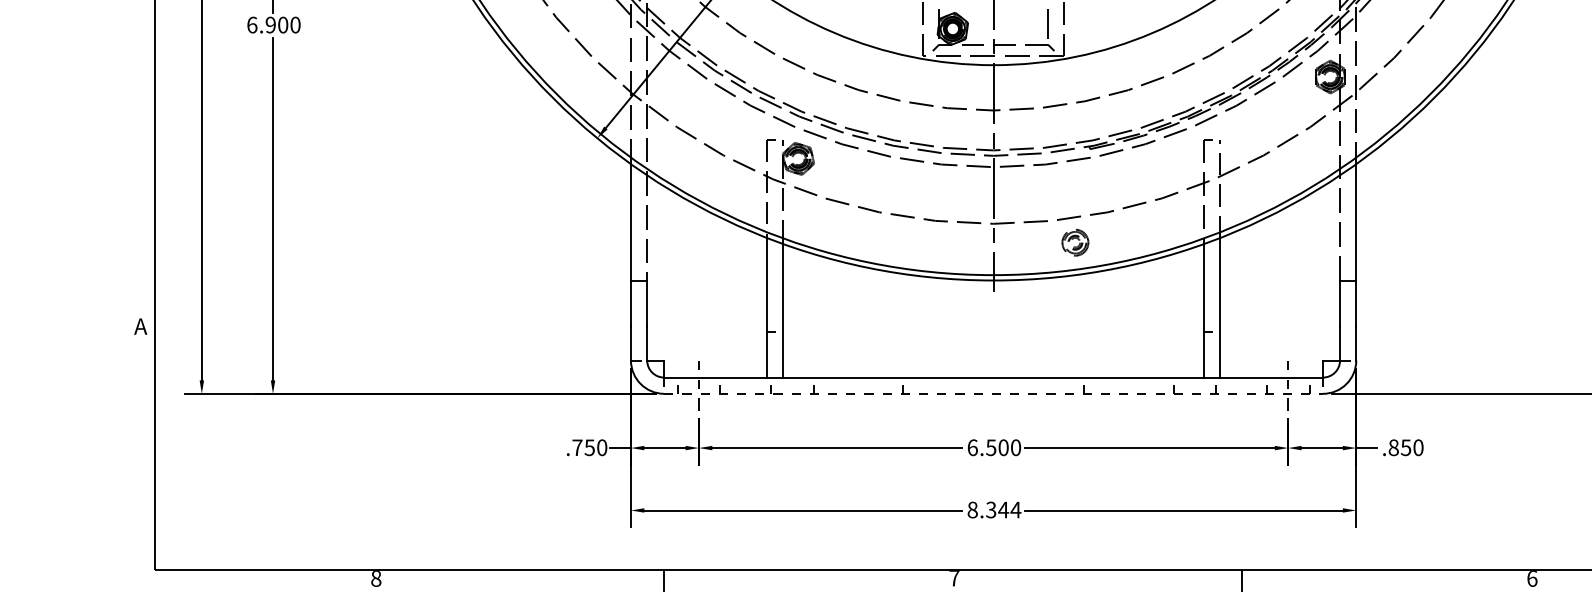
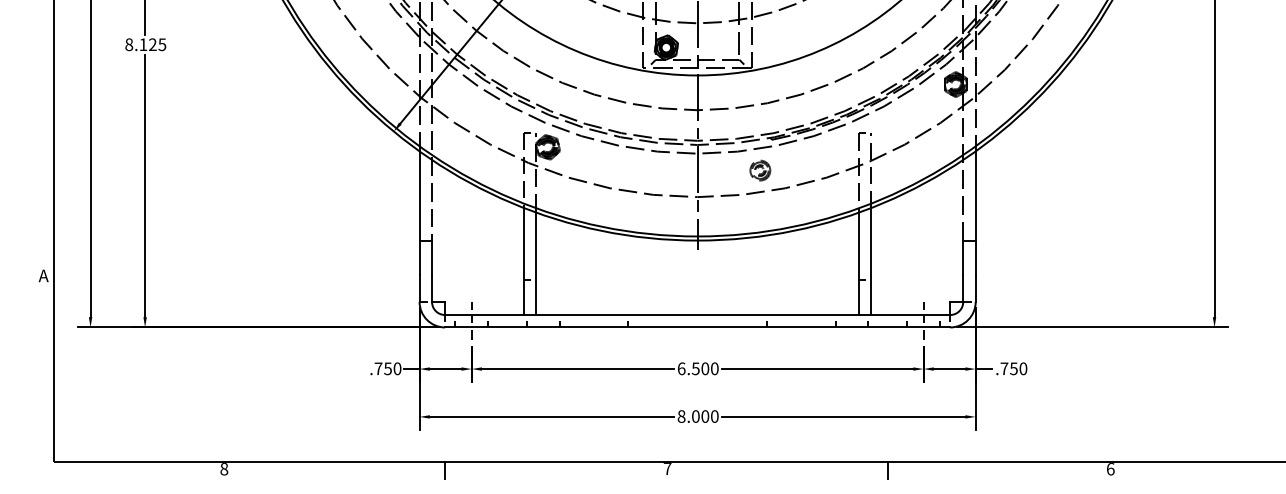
text: (273, 24) -> (145, 44), 6.900 -> 8.125
part: (1075, 242) -> (760, 170), moved
line: (993, 393) -> (697, 327), dashed -> solid
text: (1393, 447) -> (1004, 368), .850 -> .750
text: (1002, 509) -> (704, 416), 8.344 -> 8.000

